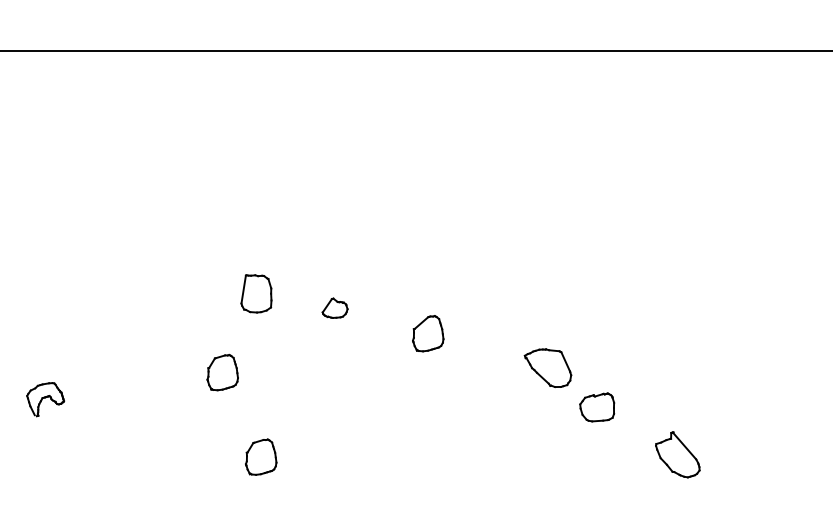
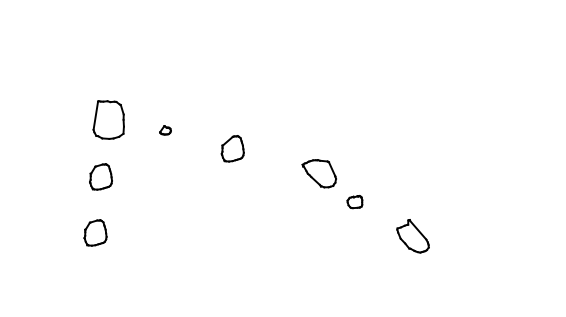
part: (256, 293) -> (108, 119), size x1.4
part: (334, 307) -> (165, 129), size x0.6
part: (222, 372) -> (100, 176), moved
part: (597, 407) -> (355, 202), size x0.6
part: (261, 456) -> (95, 232), moved

